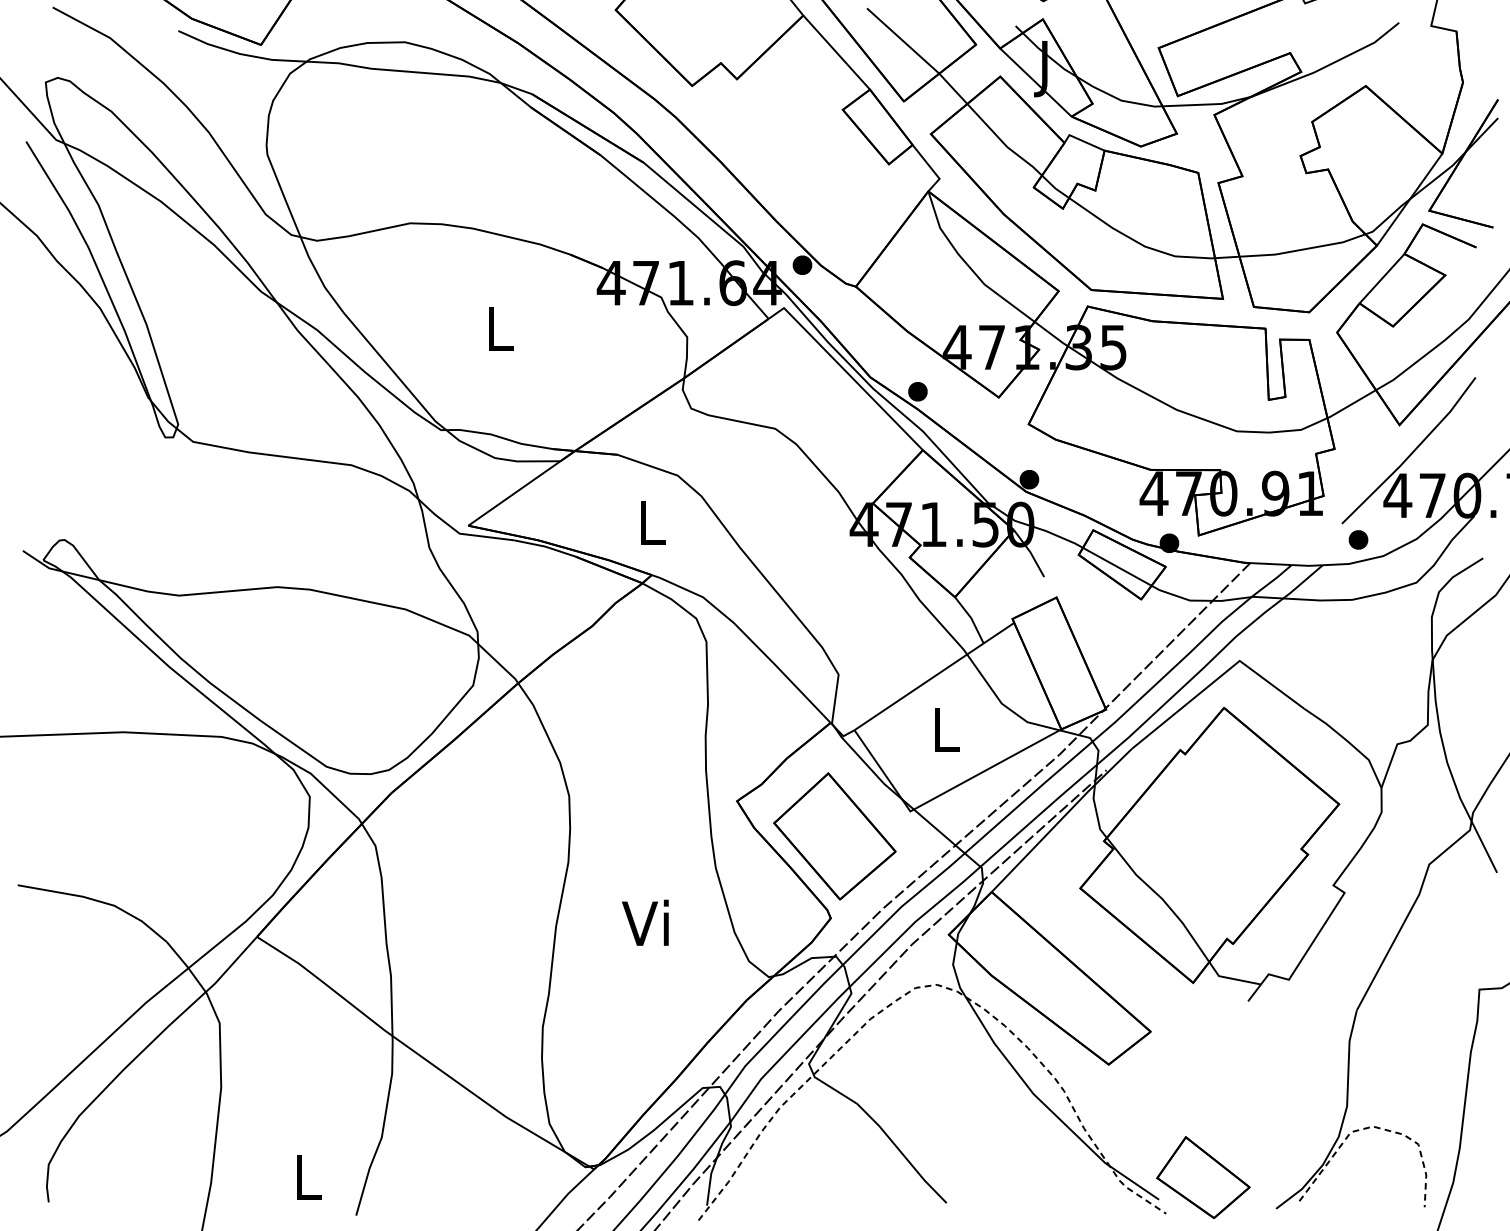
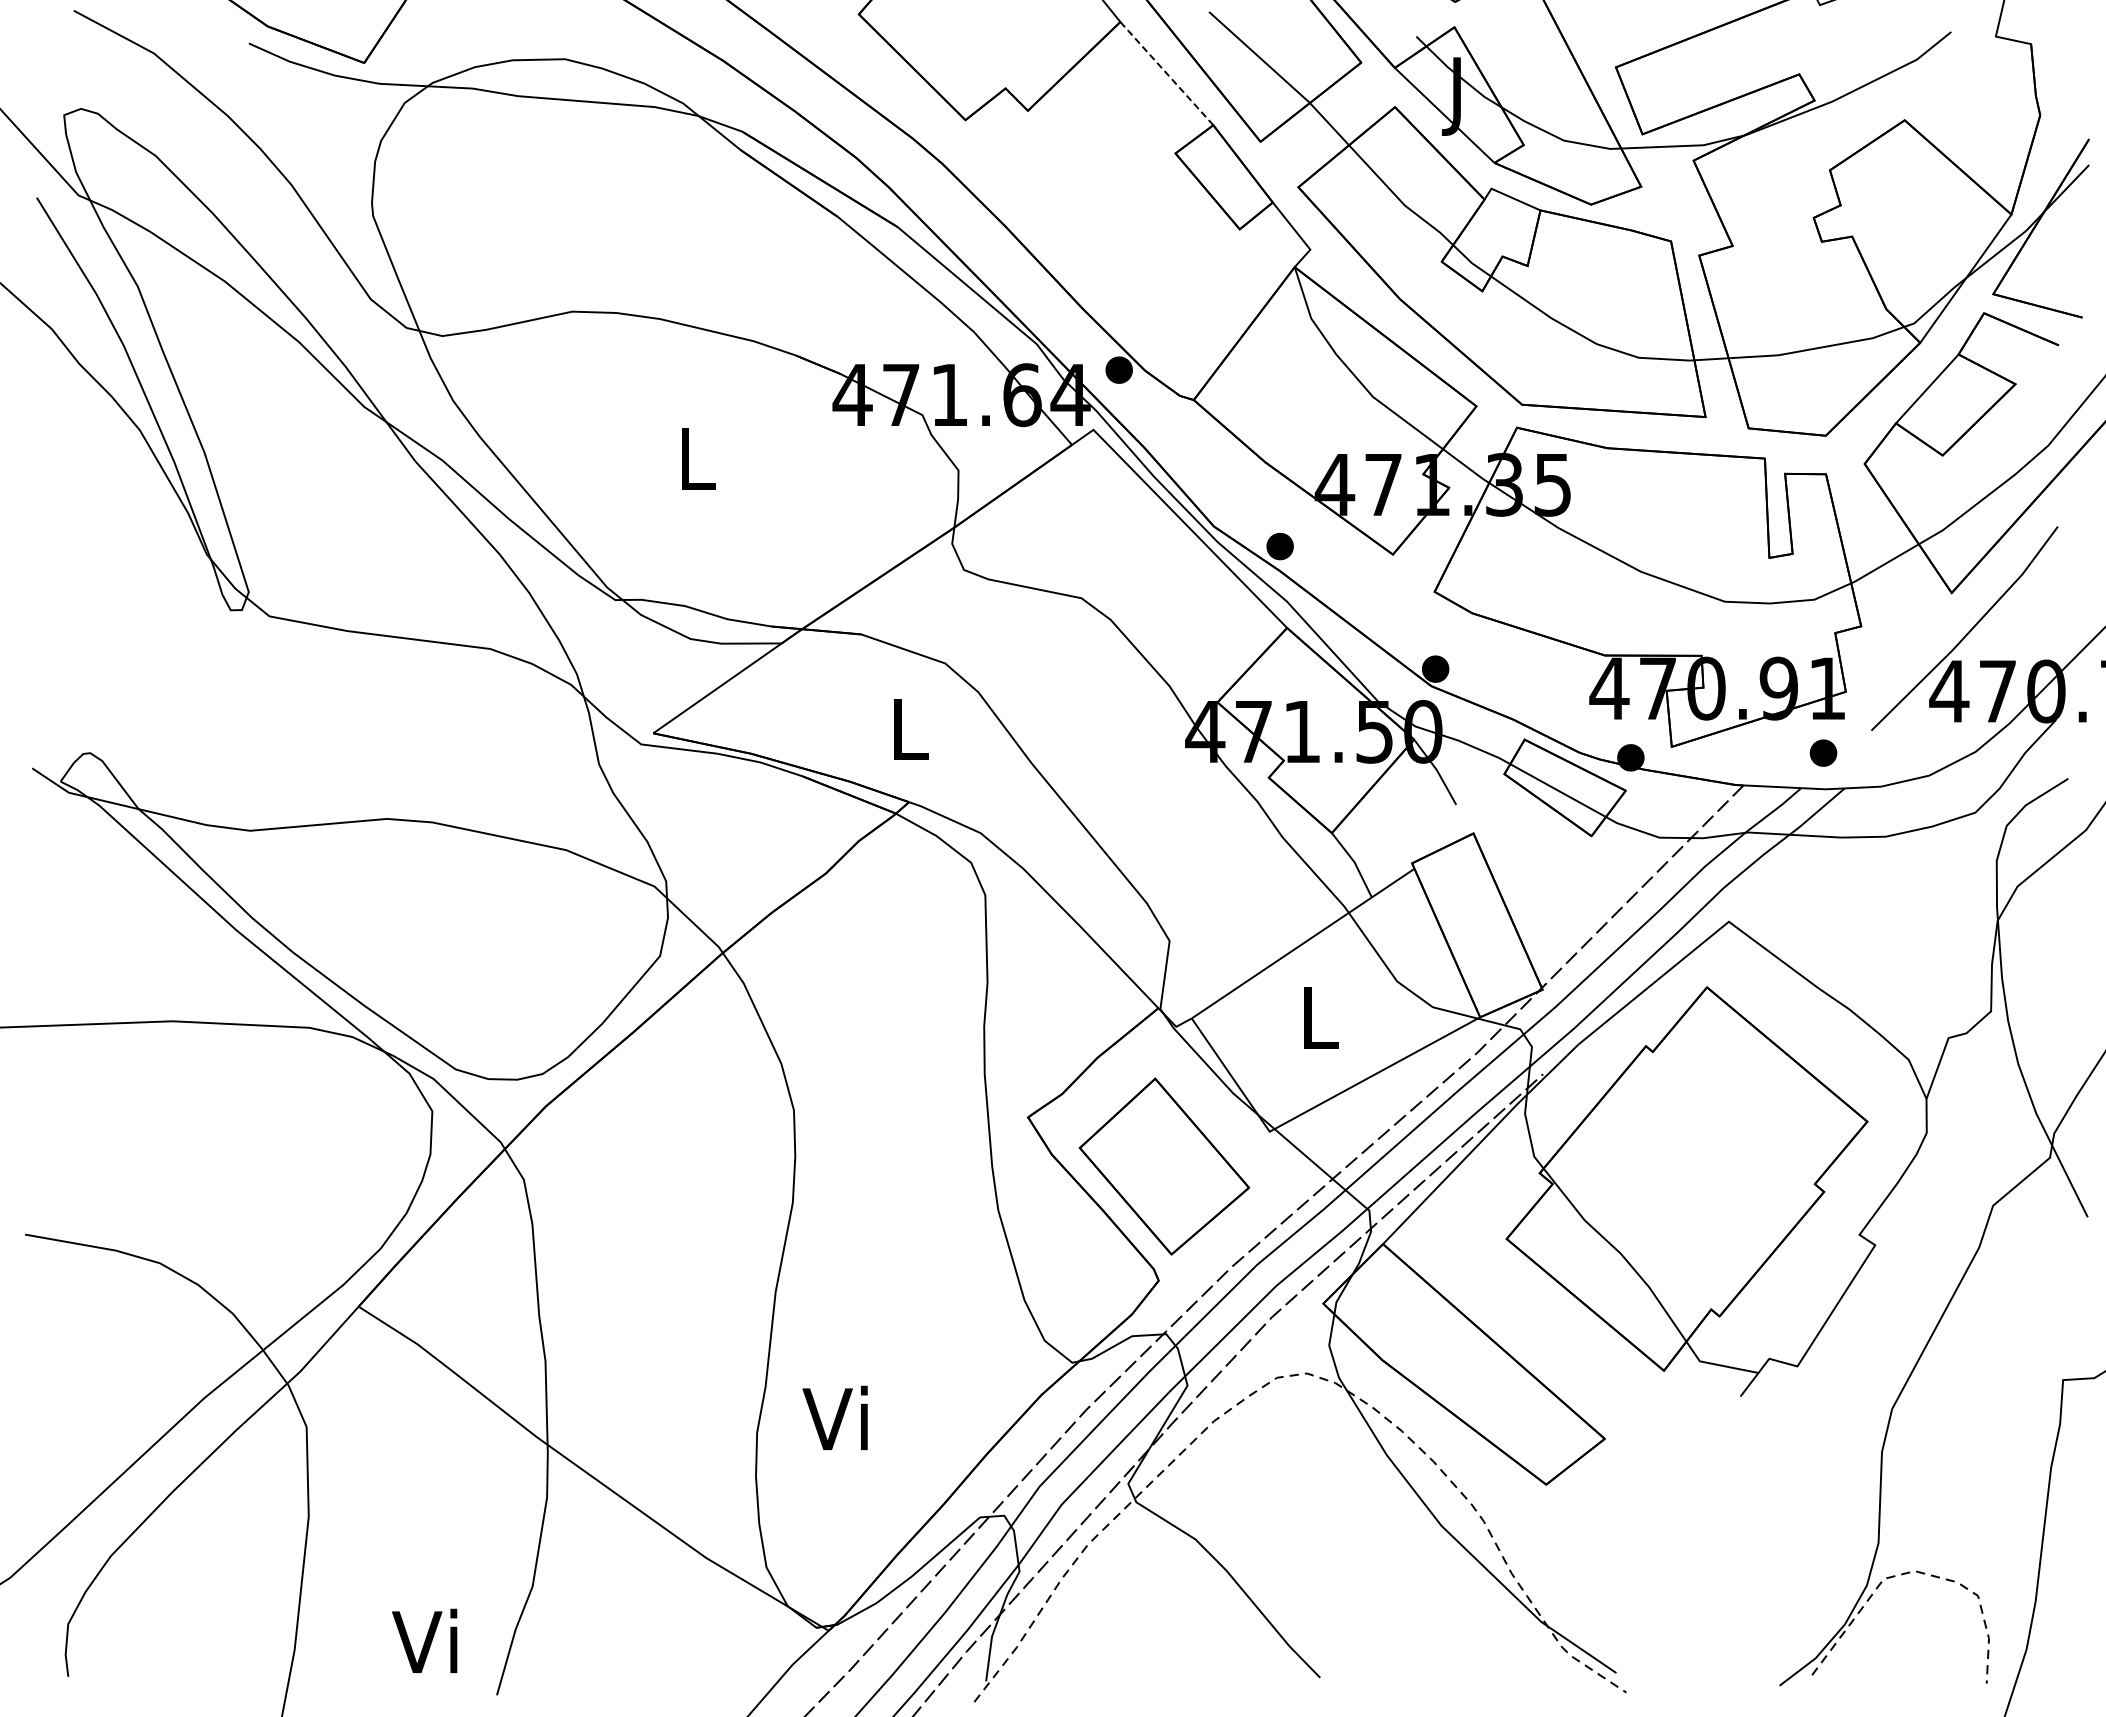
line: (836, 52) -> (1166, 73), solid -> dashed
part: (1358, 539) -> (1823, 752), moved
text: (644, 922) -> (834, 1417), moved
text: (304, 1176) -> (424, 1640), L -> Vi
part: (1202, 1177) -> (1677, 1641), removed

